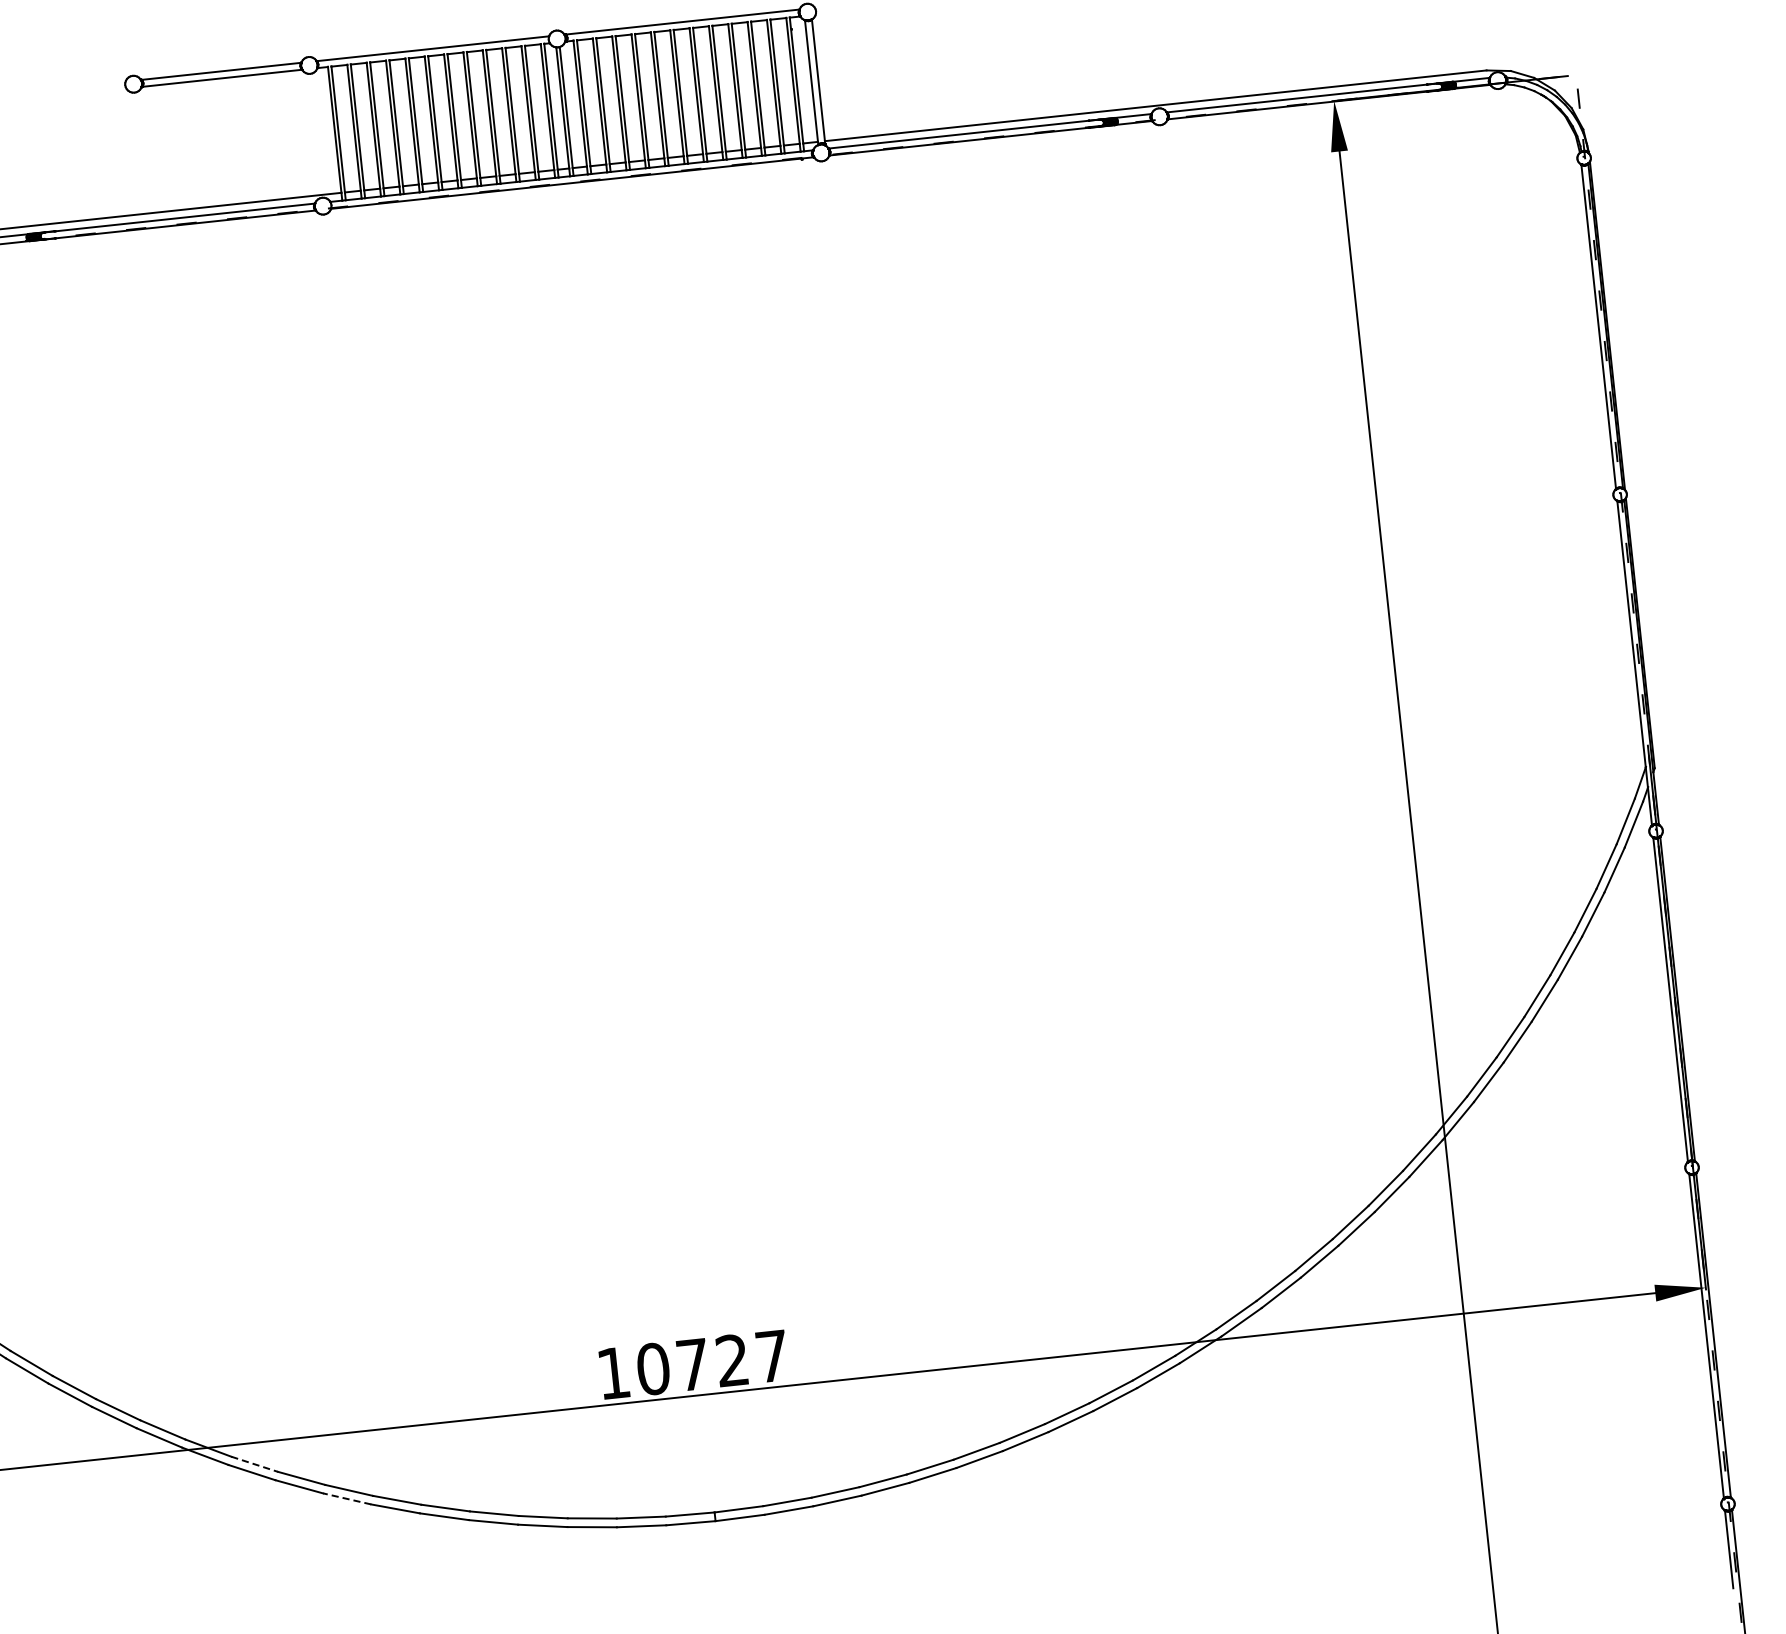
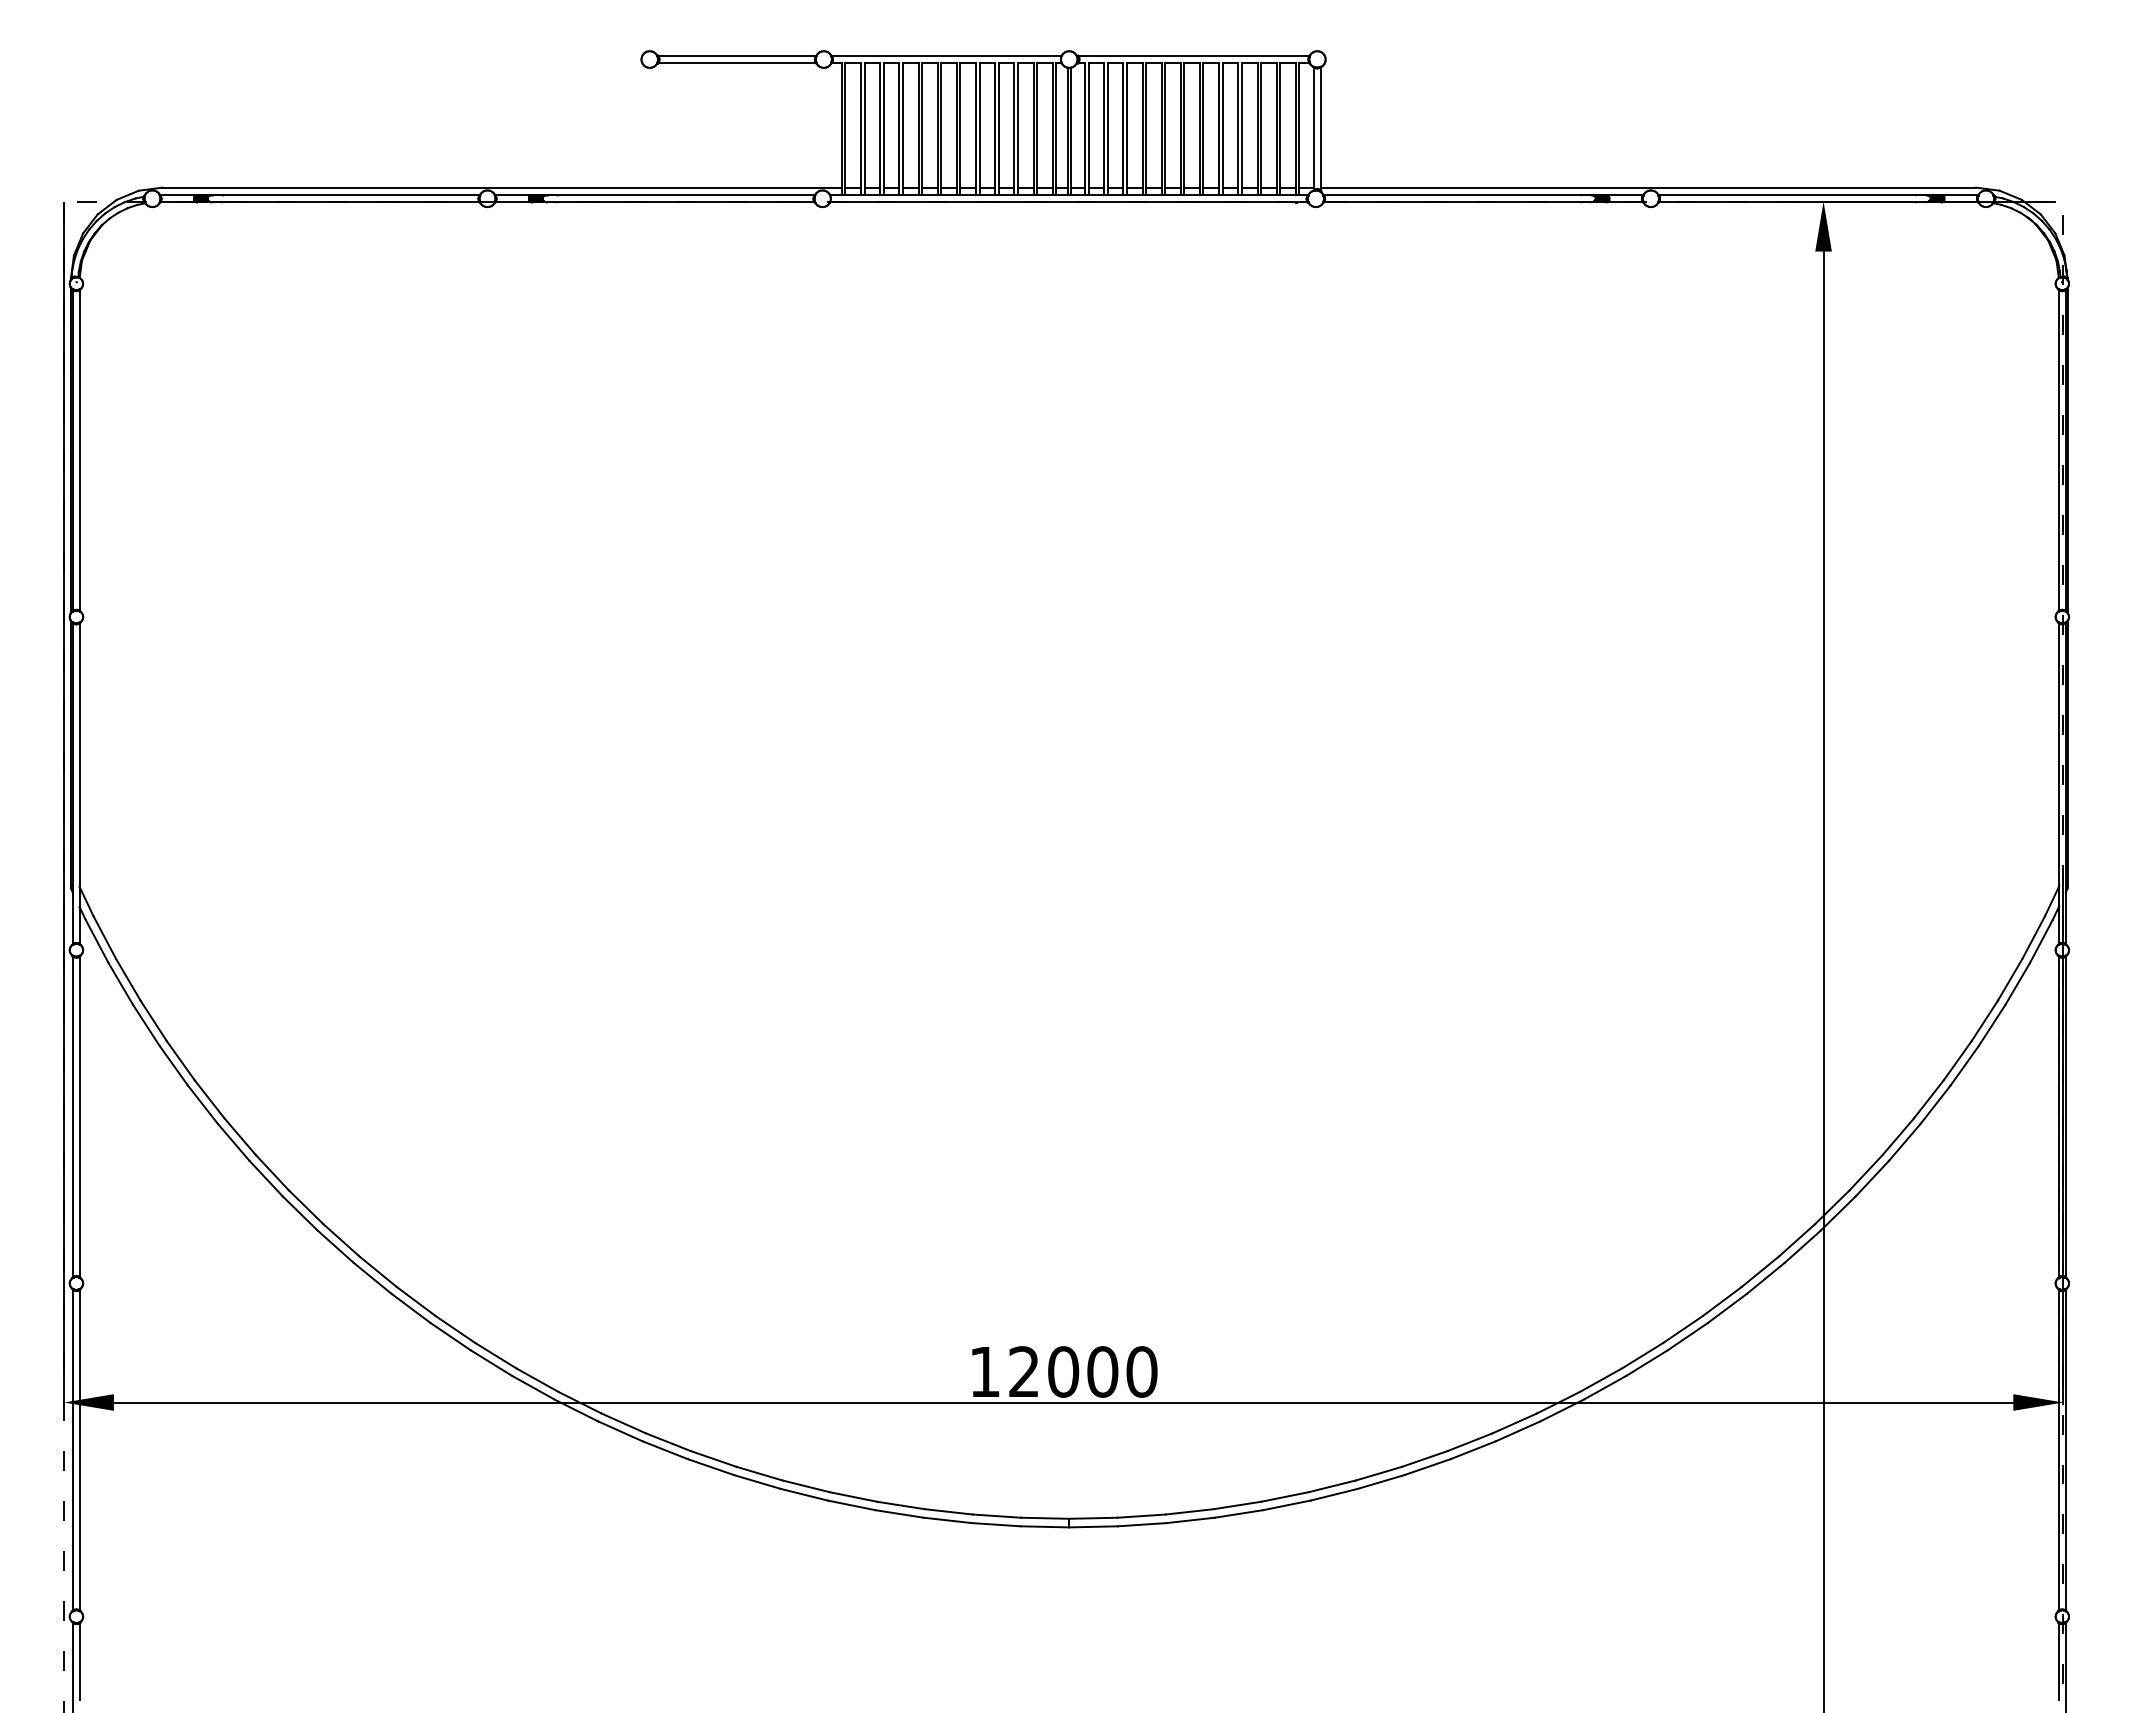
text: (712, 1362) -> (1082, 1371), 10727 -> 12000
line: (255, 1464) -> (624, 1423), dashed -> solid
line: (346, 1498) -> (710, 1466), dashed -> solid

